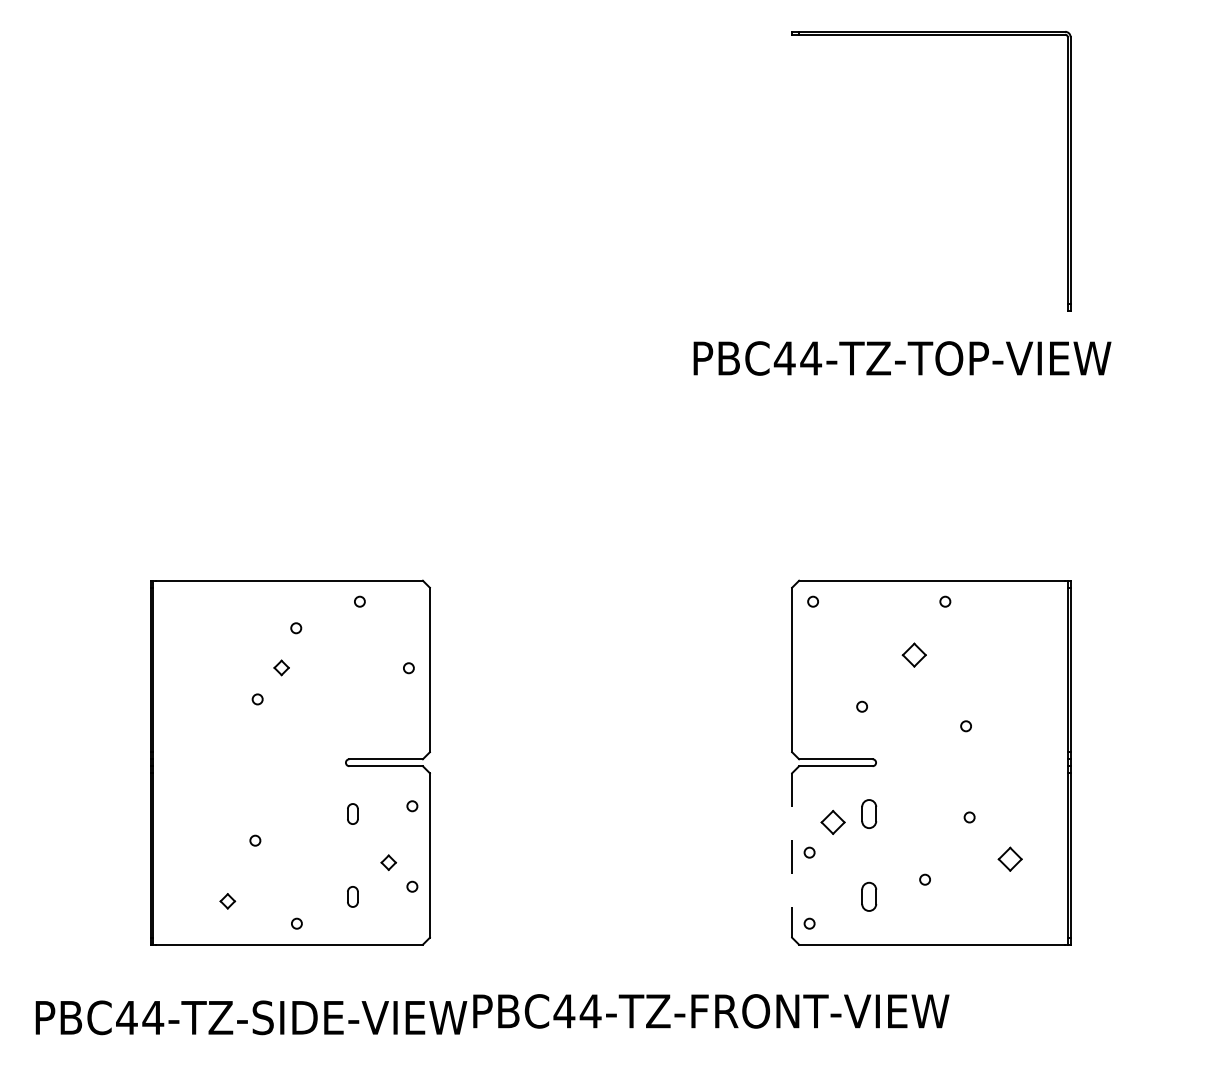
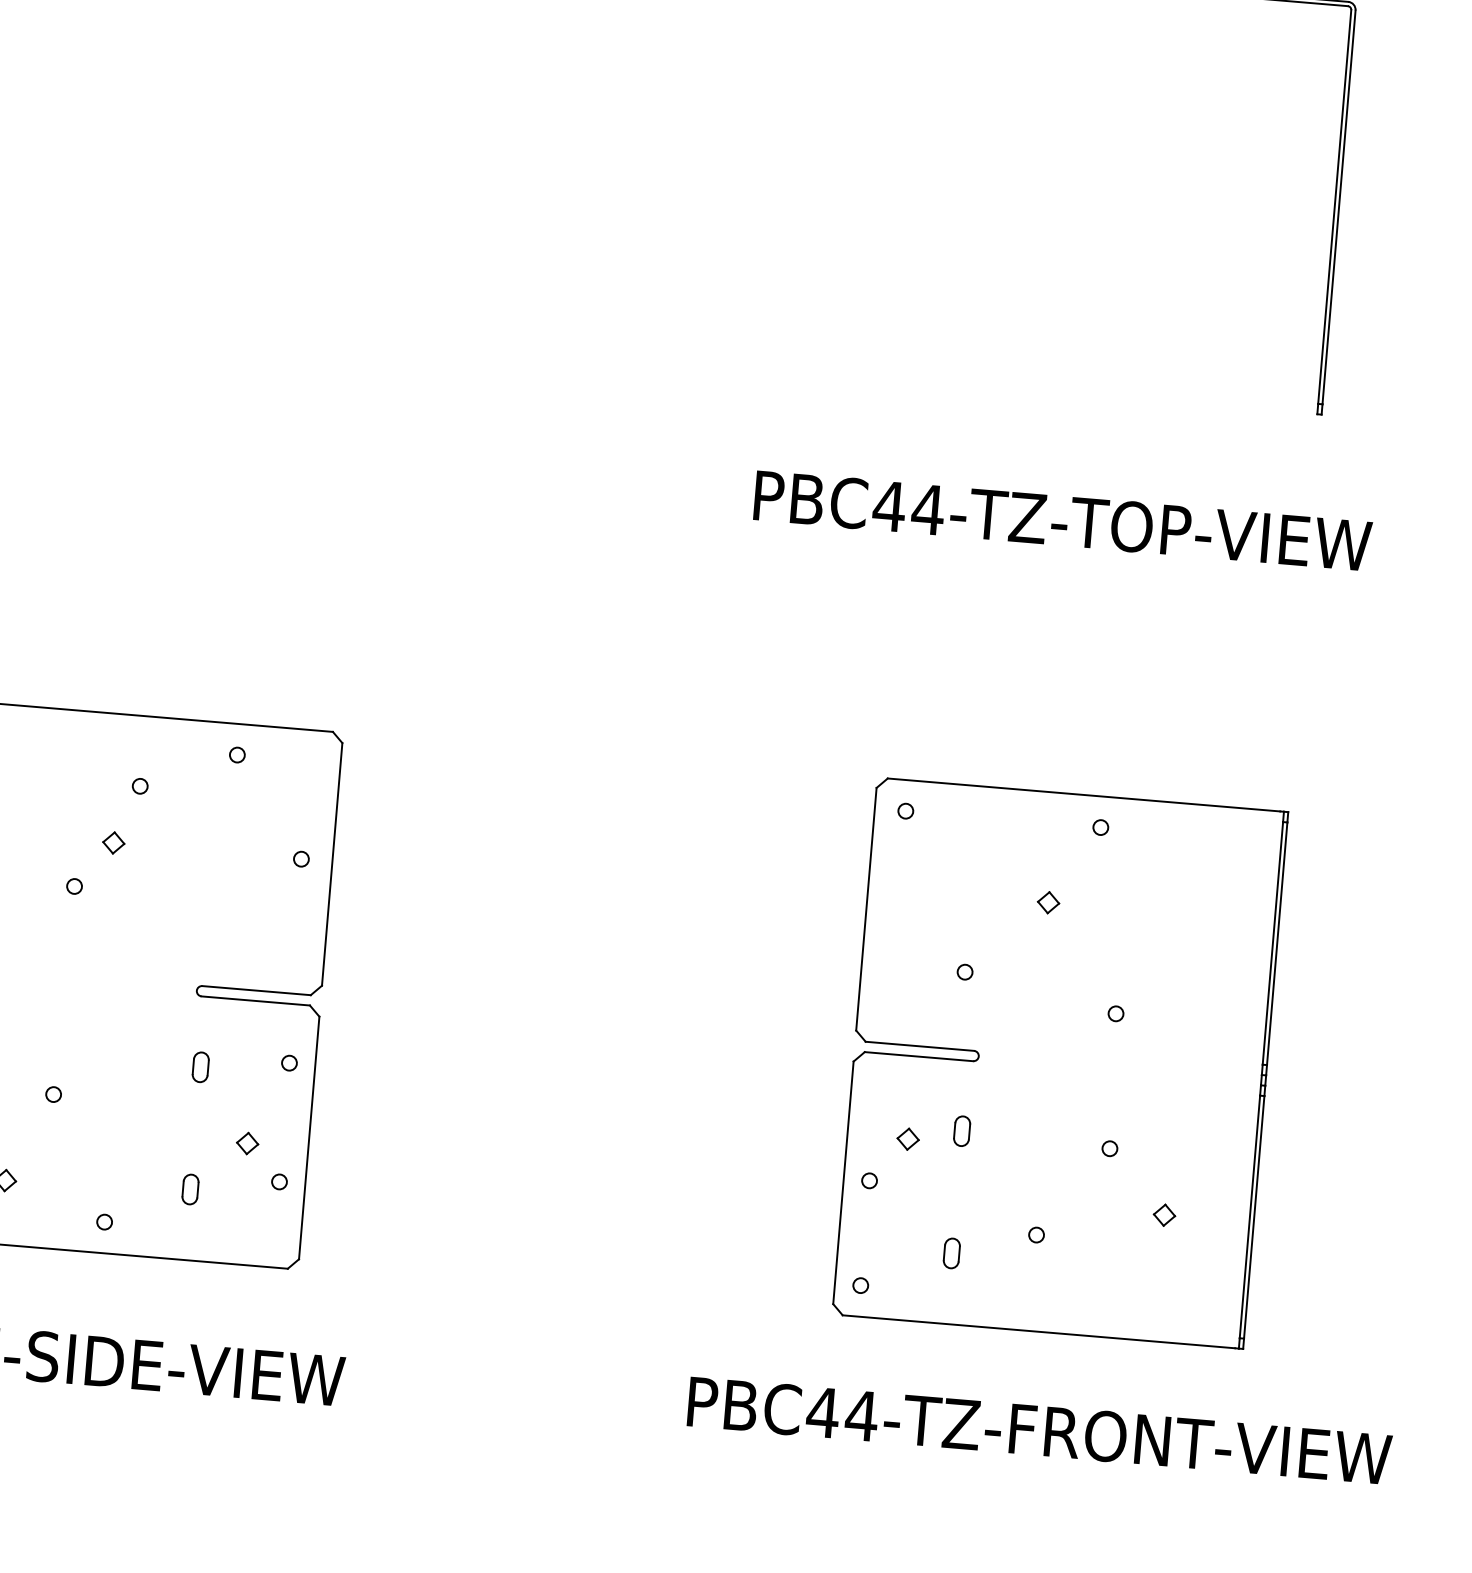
text: (902, 358) -> (1062, 521), moved
part: (914, 655) -> (1048, 903), size x0.62
part: (868, 813) -> (961, 1130), size x0.71
part: (833, 822) -> (908, 1139), size x0.62
line: (792, 855) -> (843, 1182), dashed -> solid
part: (1009, 858) -> (1163, 1214), size x0.62
part: (868, 896) -> (950, 1252), size x0.71
text: (711, 1011) -> (1039, 1431), moved

